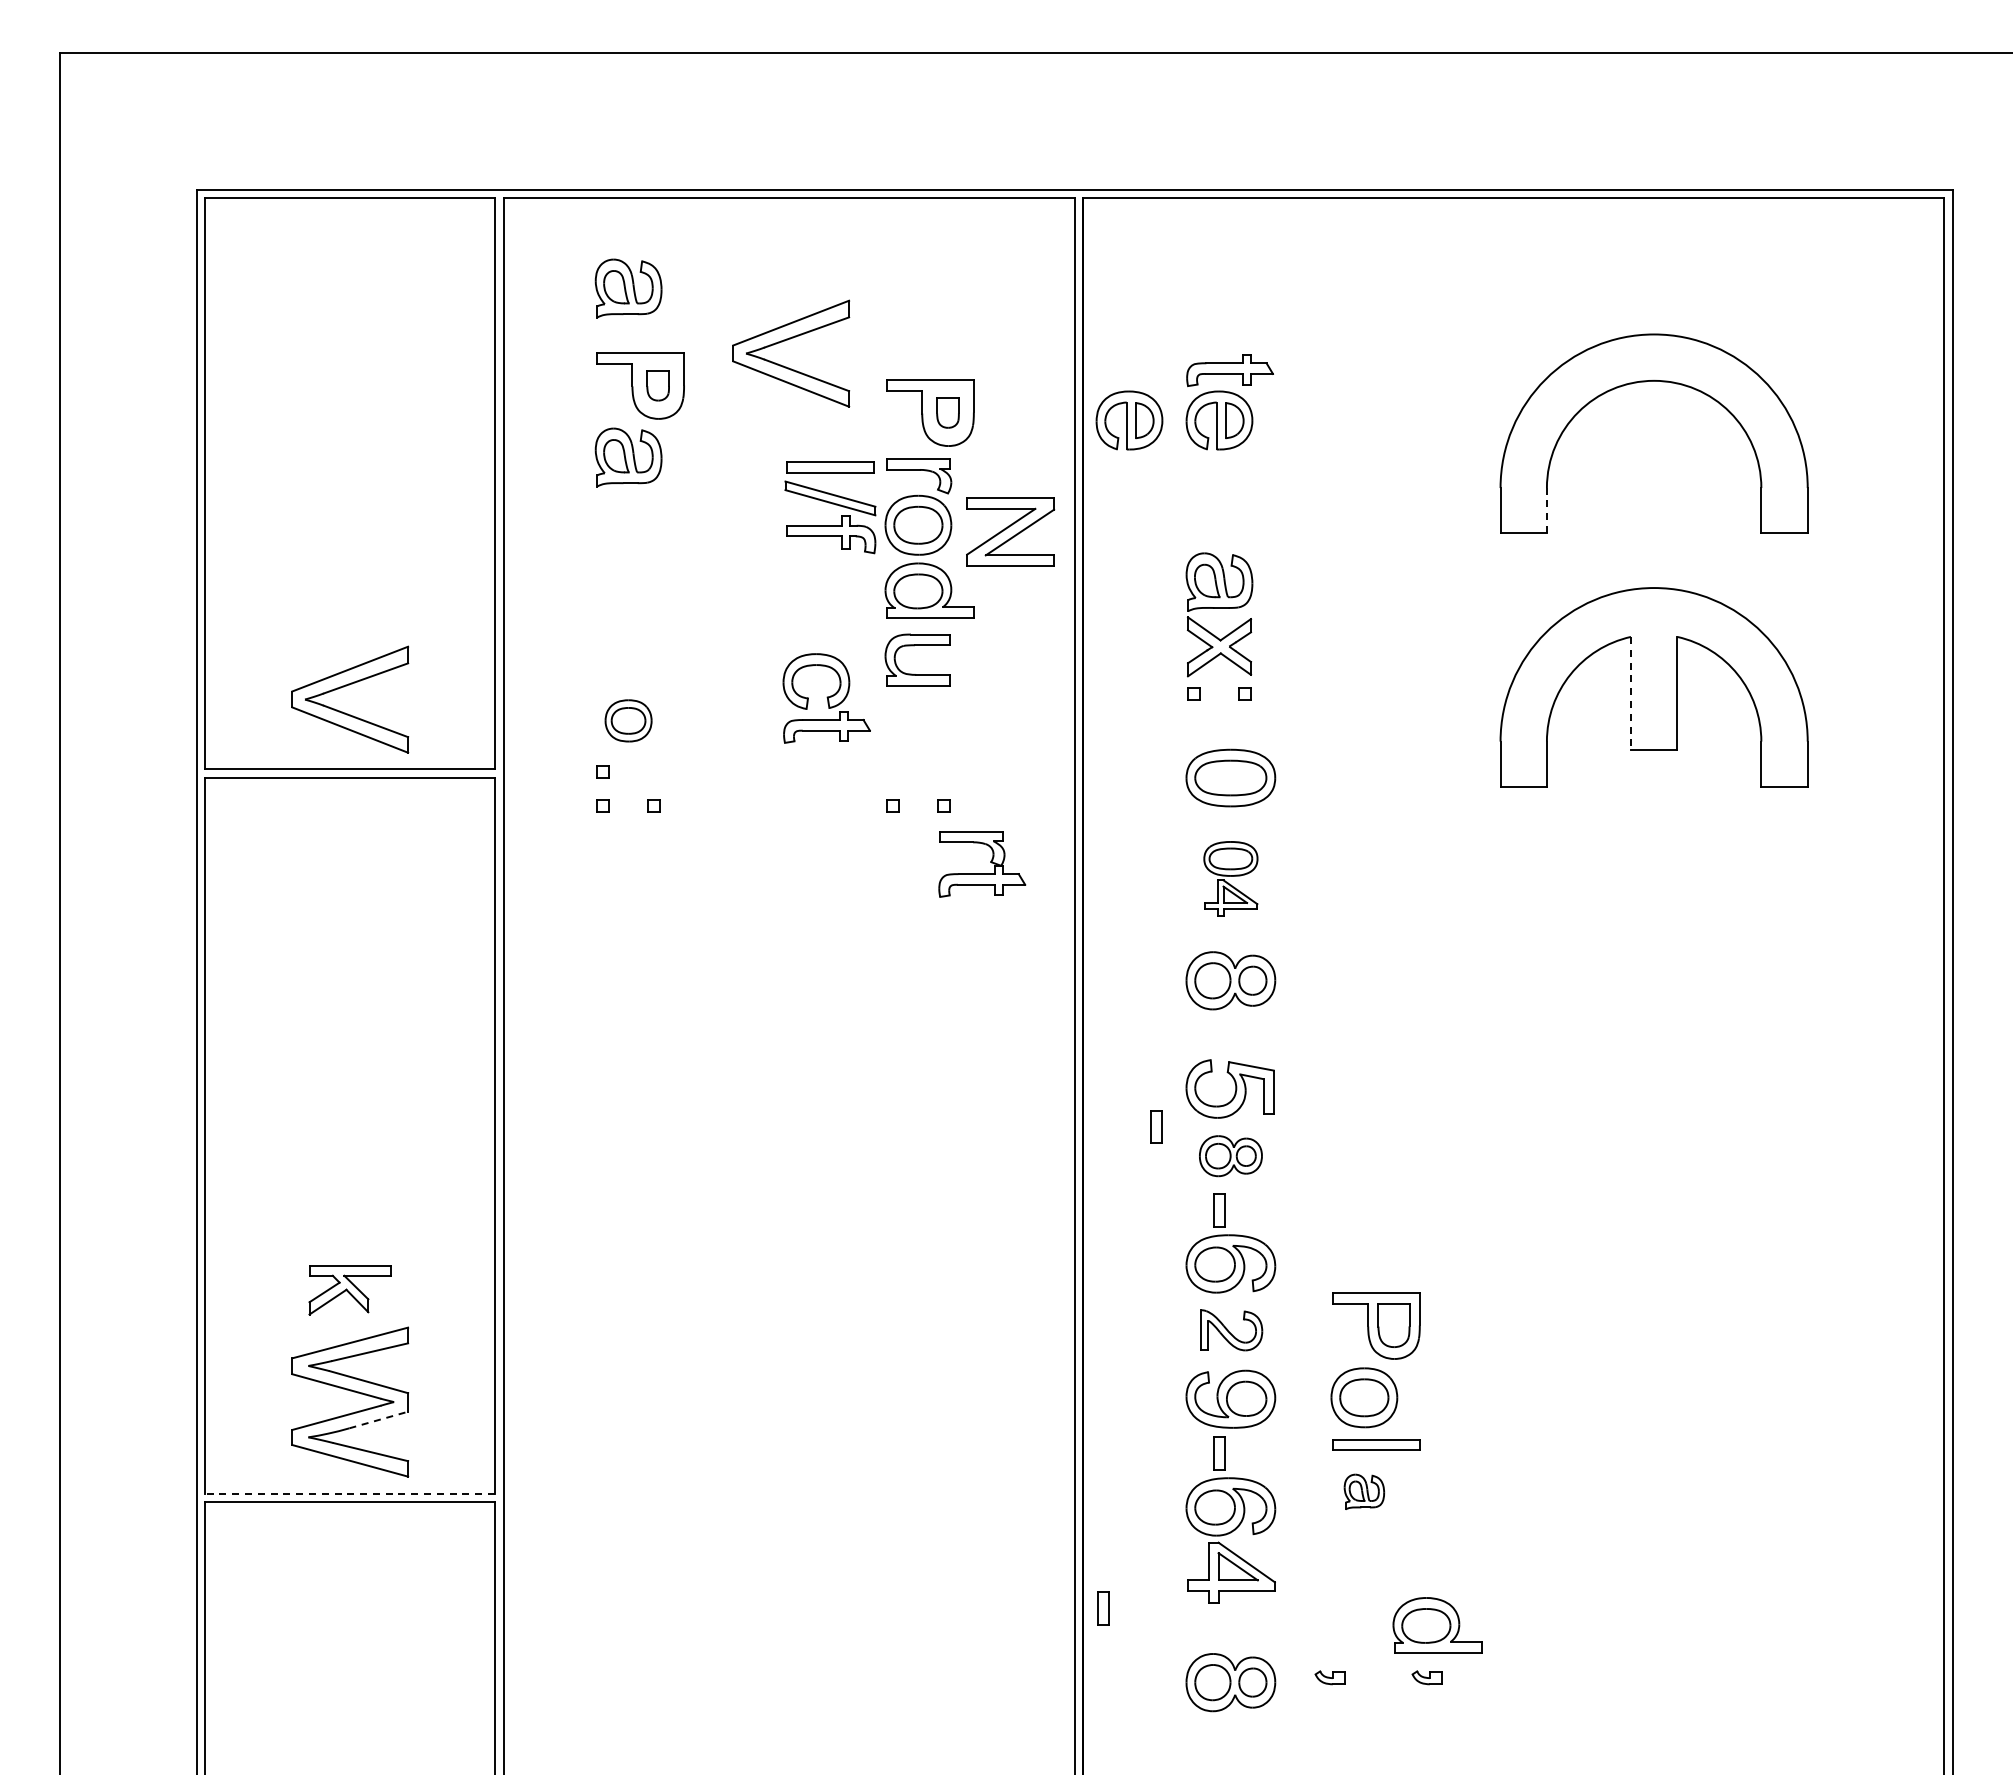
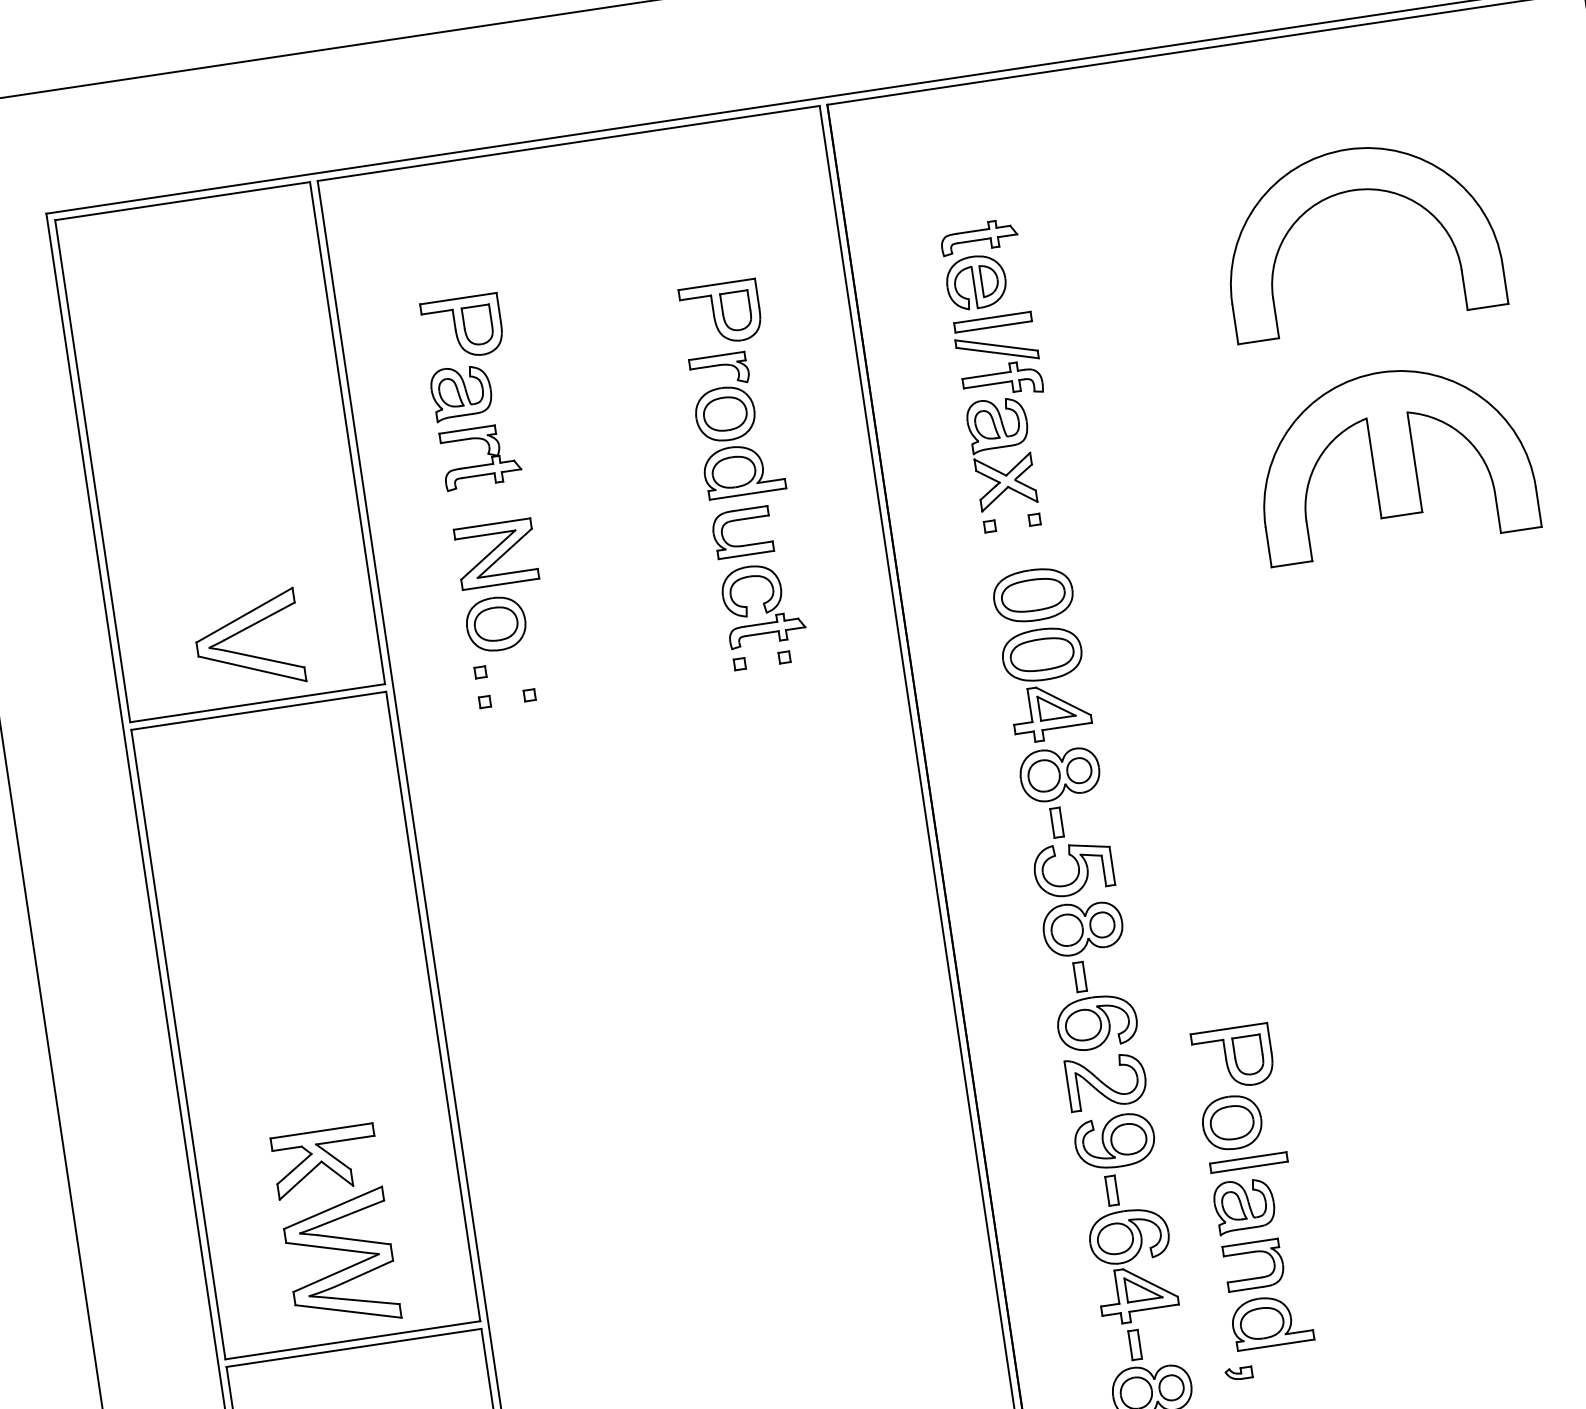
part: (628, 288) -> (439, 243), removed
part: (787, 340) -> (585, 268), removed
part: (657, 385) -> (477, 325), size x1.43
part: (947, 412) -> (736, 311), size x1.43
part: (1129, 420) -> (897, 294), removed
part: (830, 507) -> (998, 357), moved
line: (1546, 510) -> (1275, 318), dashed -> solid
part: (1010, 531) -> (496, 553), moved
line: (1630, 693) -> (1373, 468), dashed -> solid
part: (826, 698) -> (762, 604), moved
part: (628, 720) -> (496, 623), size x1.43
part: (990, 862) -> (487, 454), moved
part: (1230, 878) -> (1046, 683), size x1.67
part: (1156, 1126) -> (1057, 822), moved
part: (1230, 1155) -> (1082, 927), size x1.43
part: (349, 1289) -> (325, 1160), size x1.43
part: (1231, 1329) -> (1106, 1080), size x1.43
line: (378, 1420) -> (368, 1272), dashed -> solid
part: (1364, 1491) -> (1244, 1205), size x1.67
line: (350, 1493) -> (353, 1340), dashed -> solid
part: (1365, 1545) -> (1252, 1252), added
part: (1103, 1608) -> (1135, 1344), moved
part: (1437, 1625) -> (1271, 1321), moved
part: (1426, 1677) -> (1323, 1360), removed

